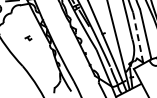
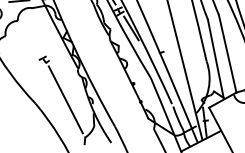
line: (138, 37) -> (216, 58), dashed -> solid
line: (42, 63) -> (66, 99), added

